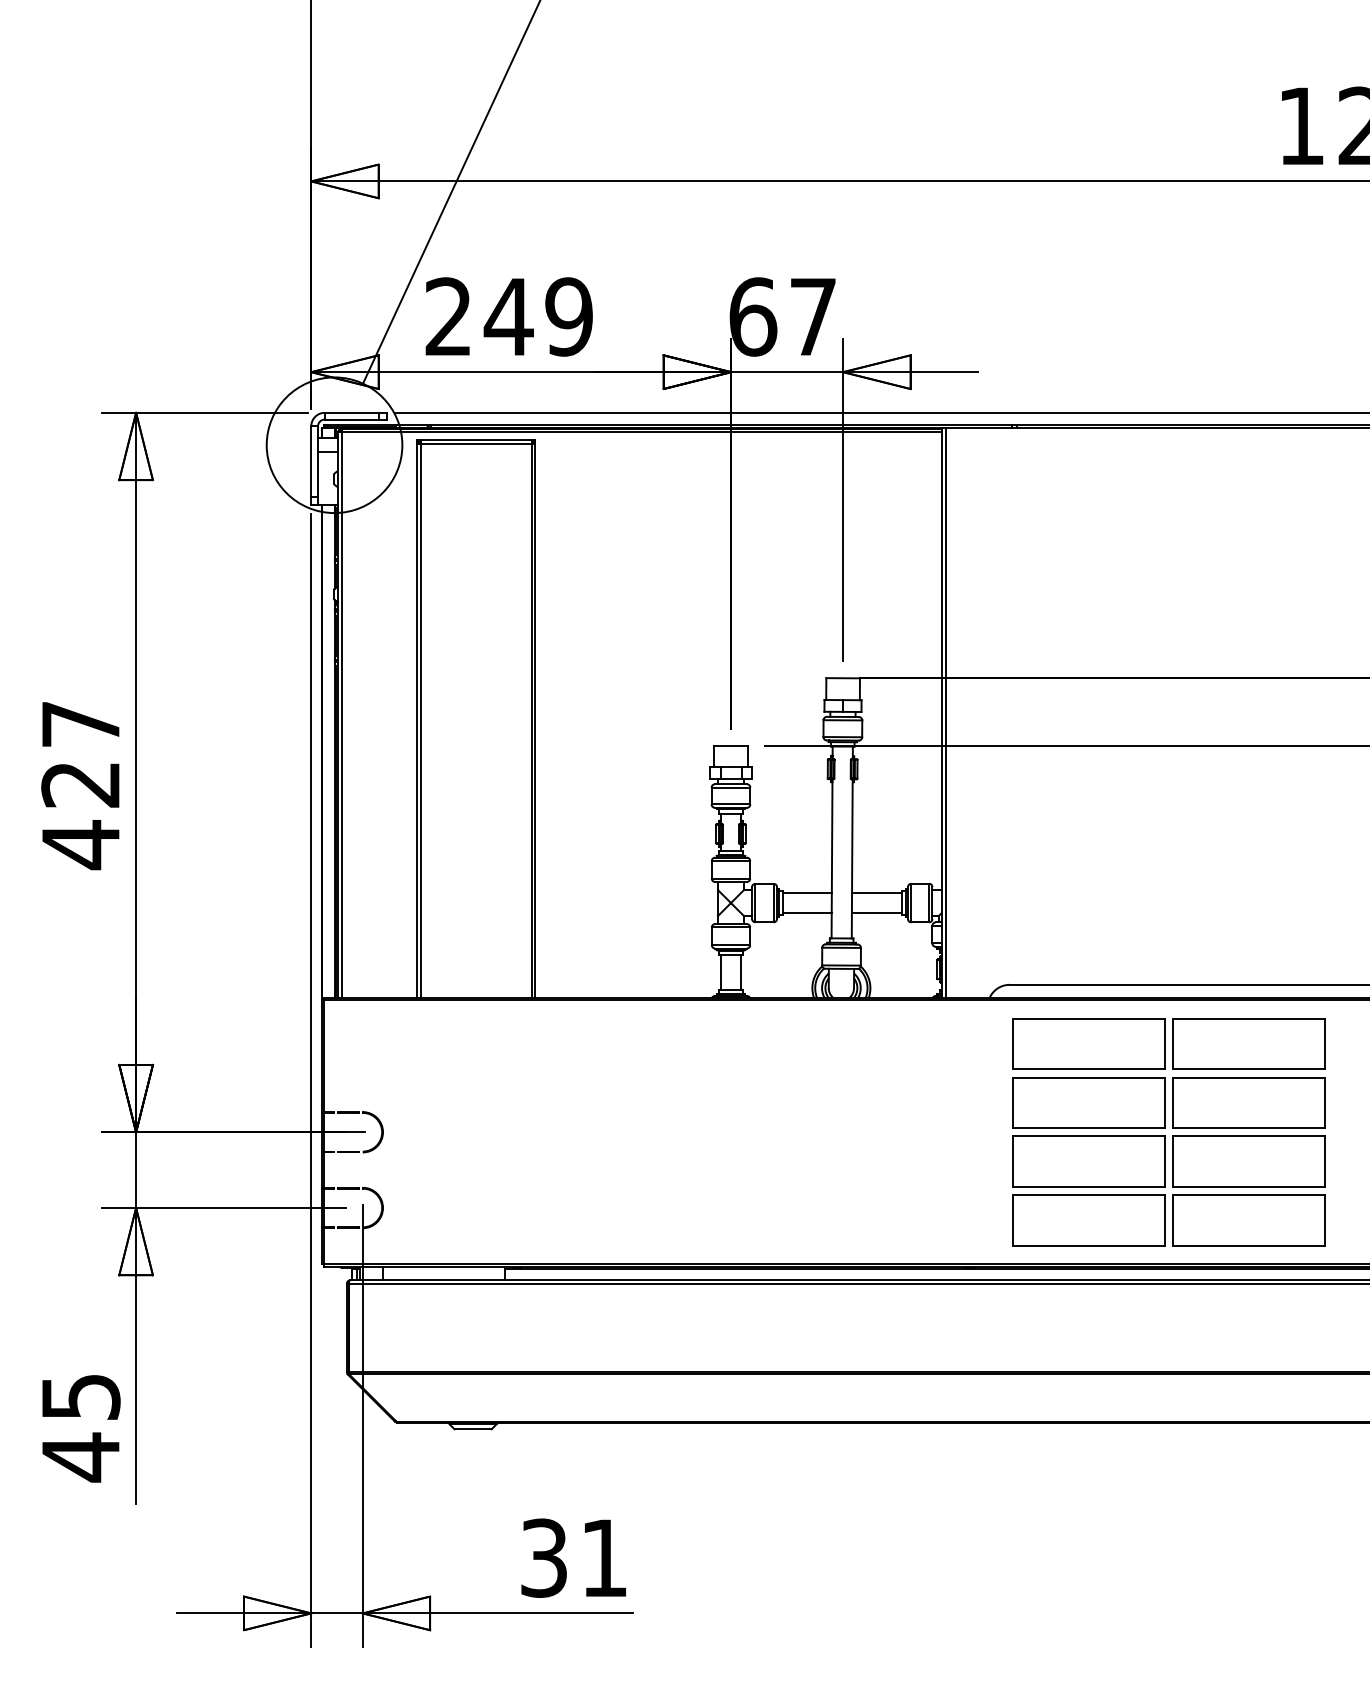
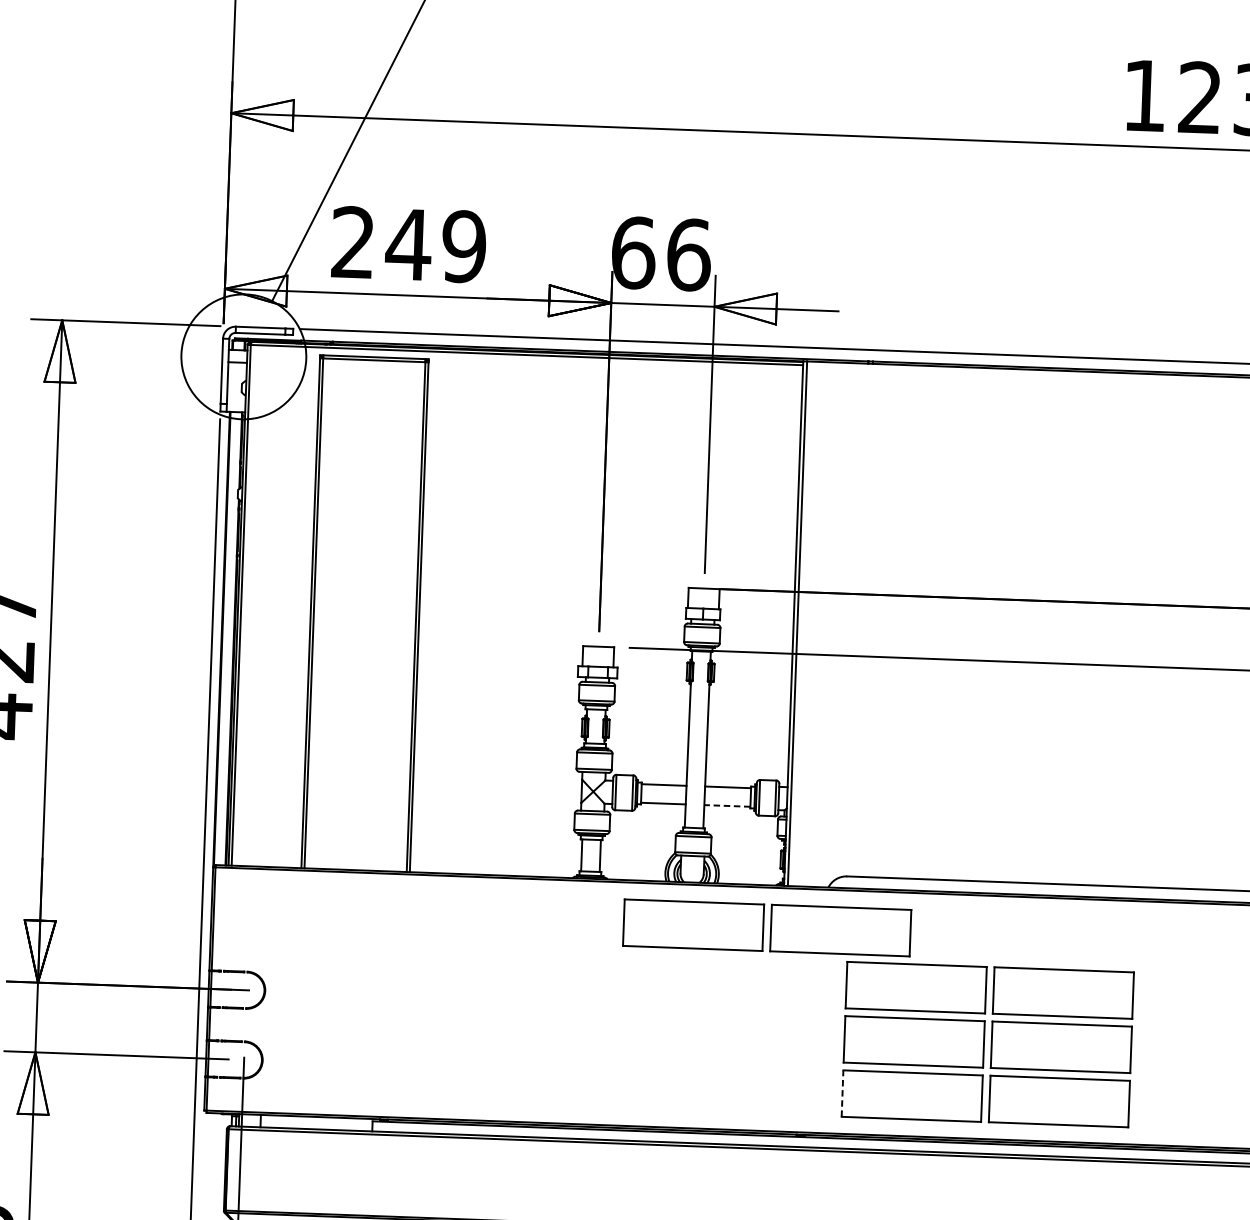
text: (813, 316) -> (689, 254), 67 -> 66
line: (876, 913) -> (726, 806), solid -> dashed
part: (1168, 1043) -> (766, 927), moved
line: (1013, 1220) -> (842, 1093), solid -> dashed

